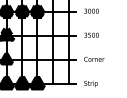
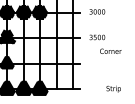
text: (94, 58) -> (111, 50), moved
text: (90, 83) -> (113, 88), moved

